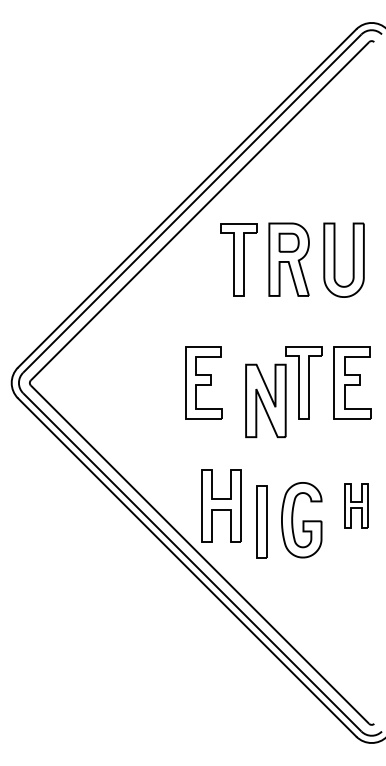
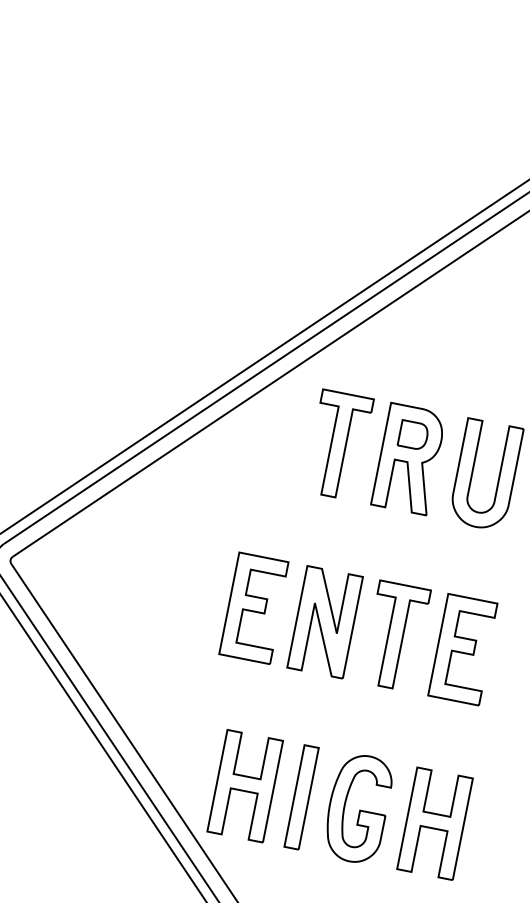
part: (265, 400) -> (324, 621), moved
part: (356, 505) -> (435, 822), size x1.67
part: (301, 520) -> (357, 808), moved
part: (261, 521) -> (301, 796), moved

